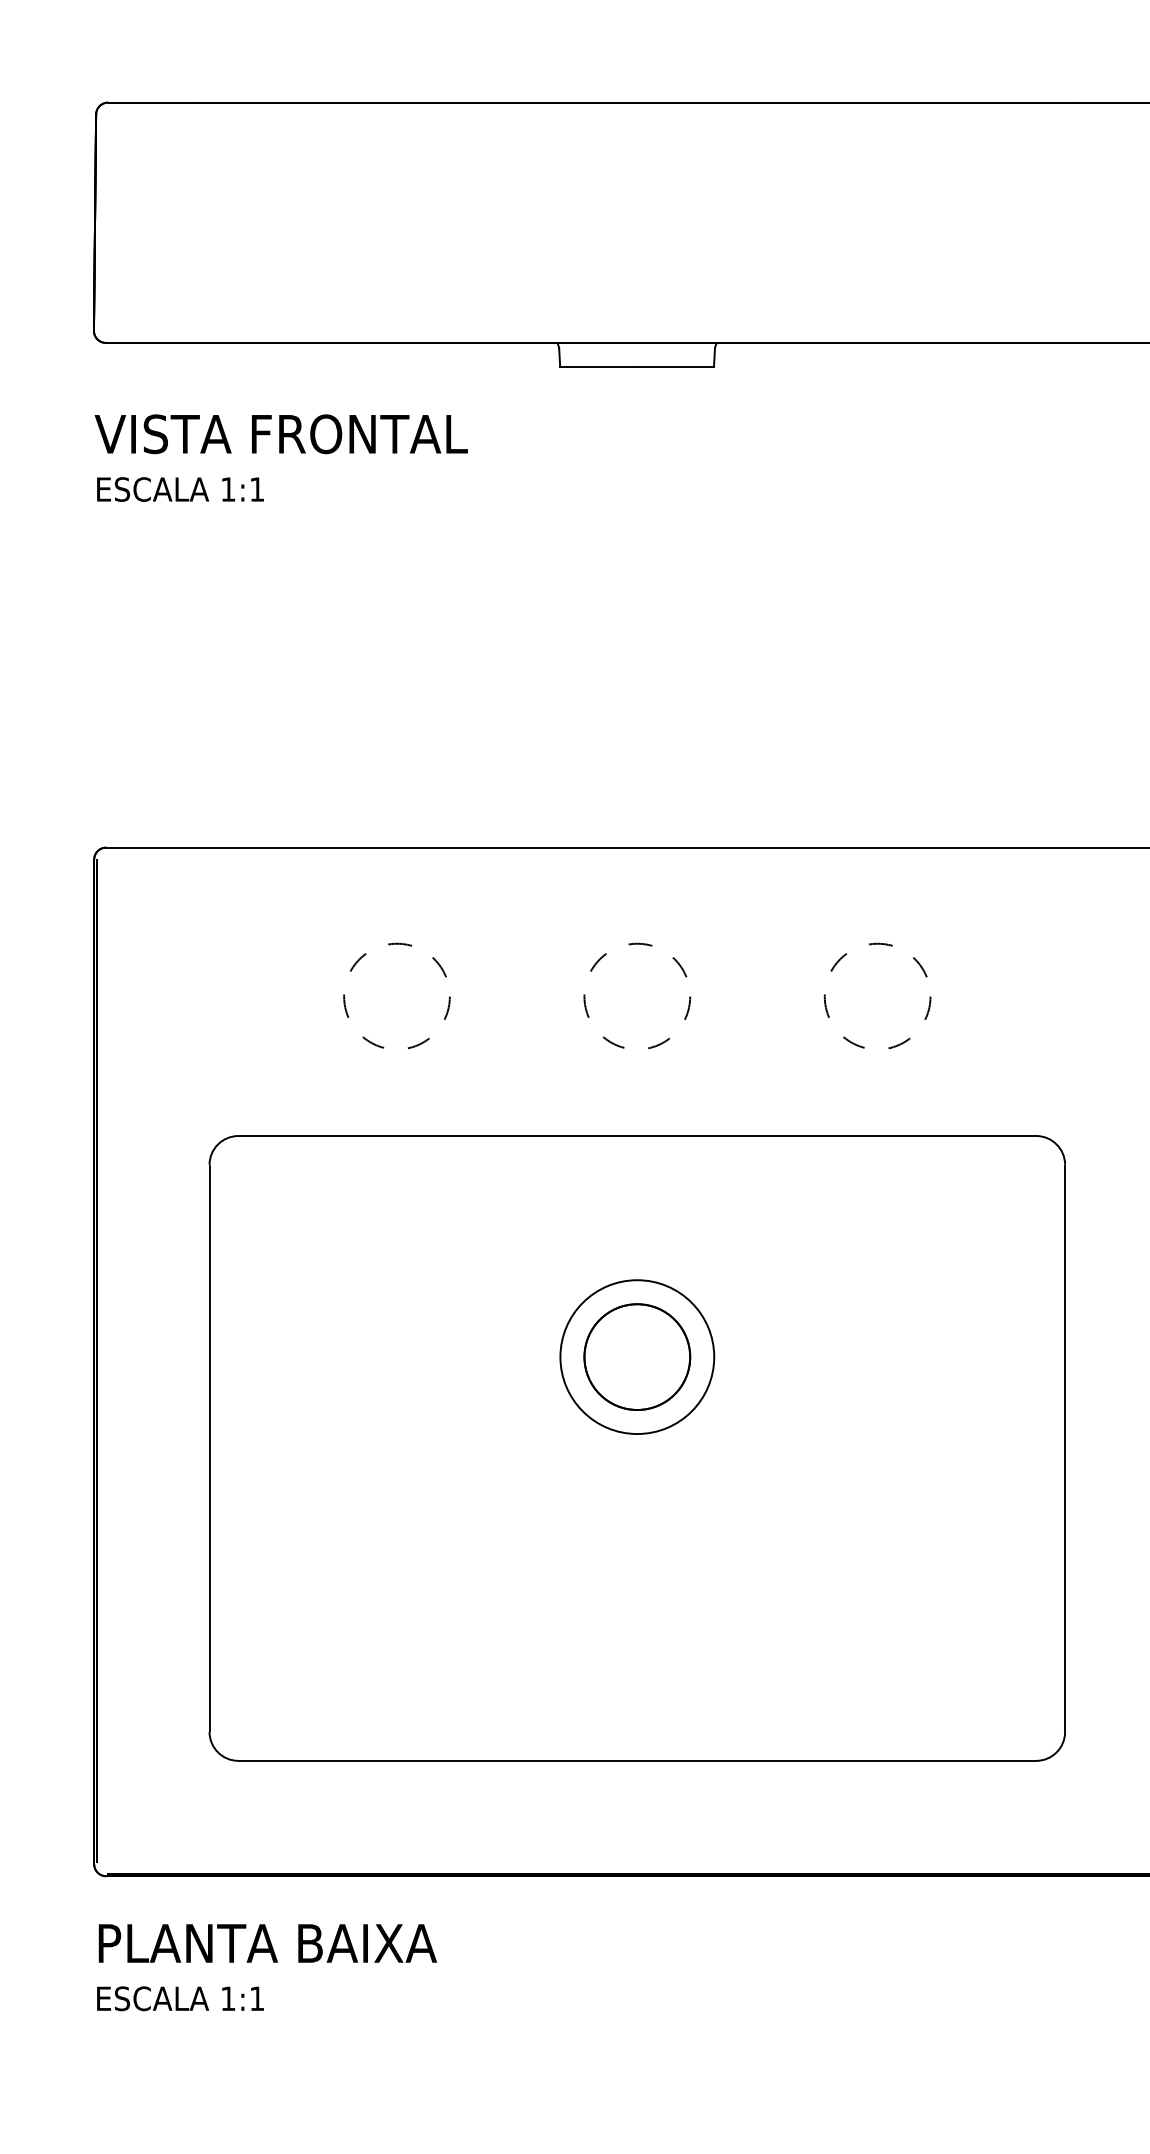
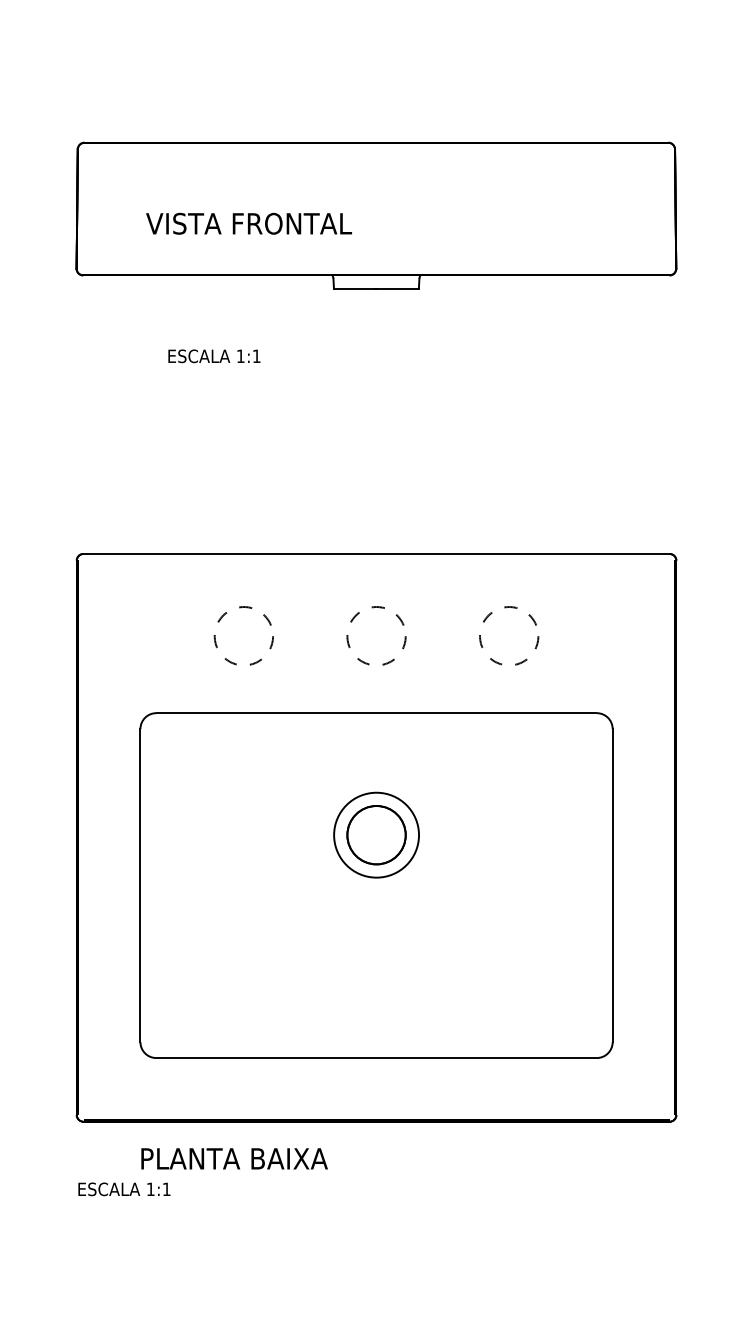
text: (280, 433) -> (248, 223), moved
text: (180, 489) -> (214, 356), moved
text: (267, 1942) -> (234, 1158), moved

